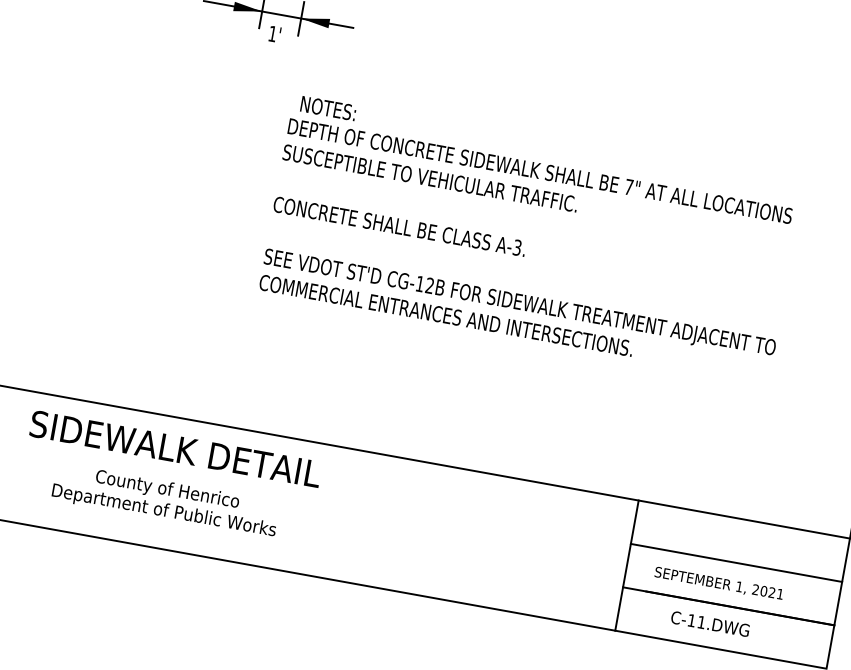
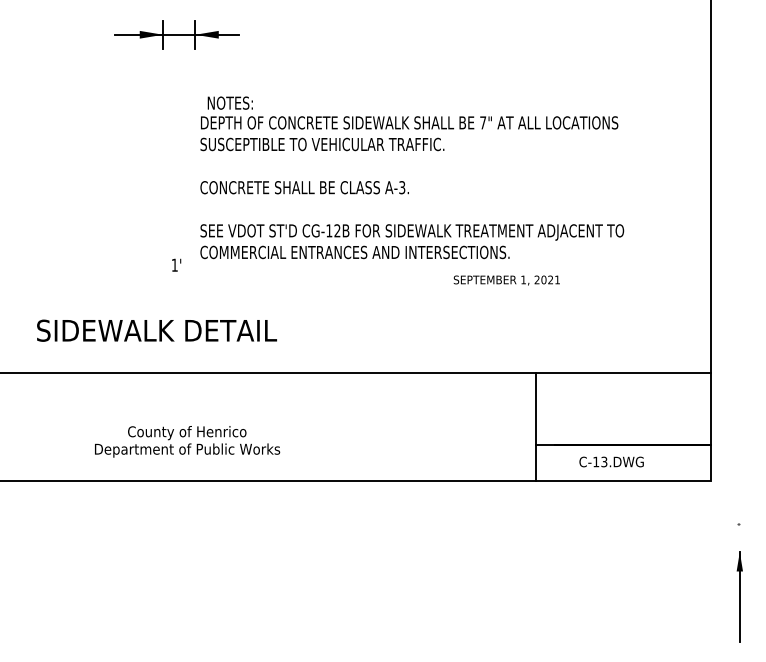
text: (274, 33) -> (176, 264), moved
text: (175, 448) -> (156, 330), moved
text: (165, 500) -> (187, 441), moved
line: (736, 563) -> (623, 409), removed
text: (718, 583) -> (506, 280), moved
text: (701, 621) -> (604, 461), C-11.DWG -> C-13.DWG

